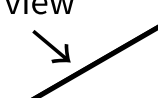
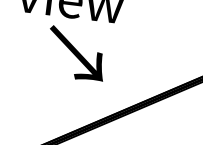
text: (51, 46) -> (76, 53), moved

